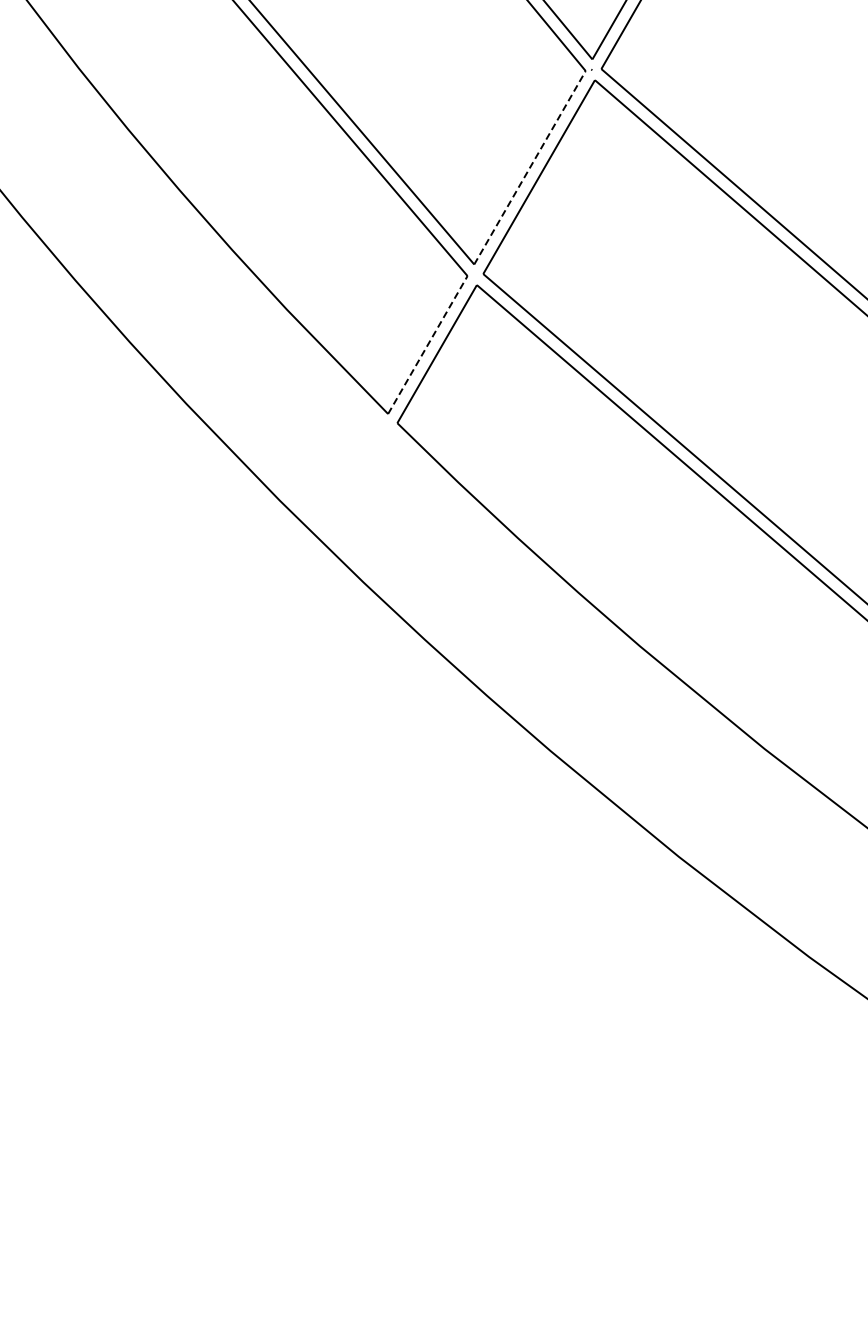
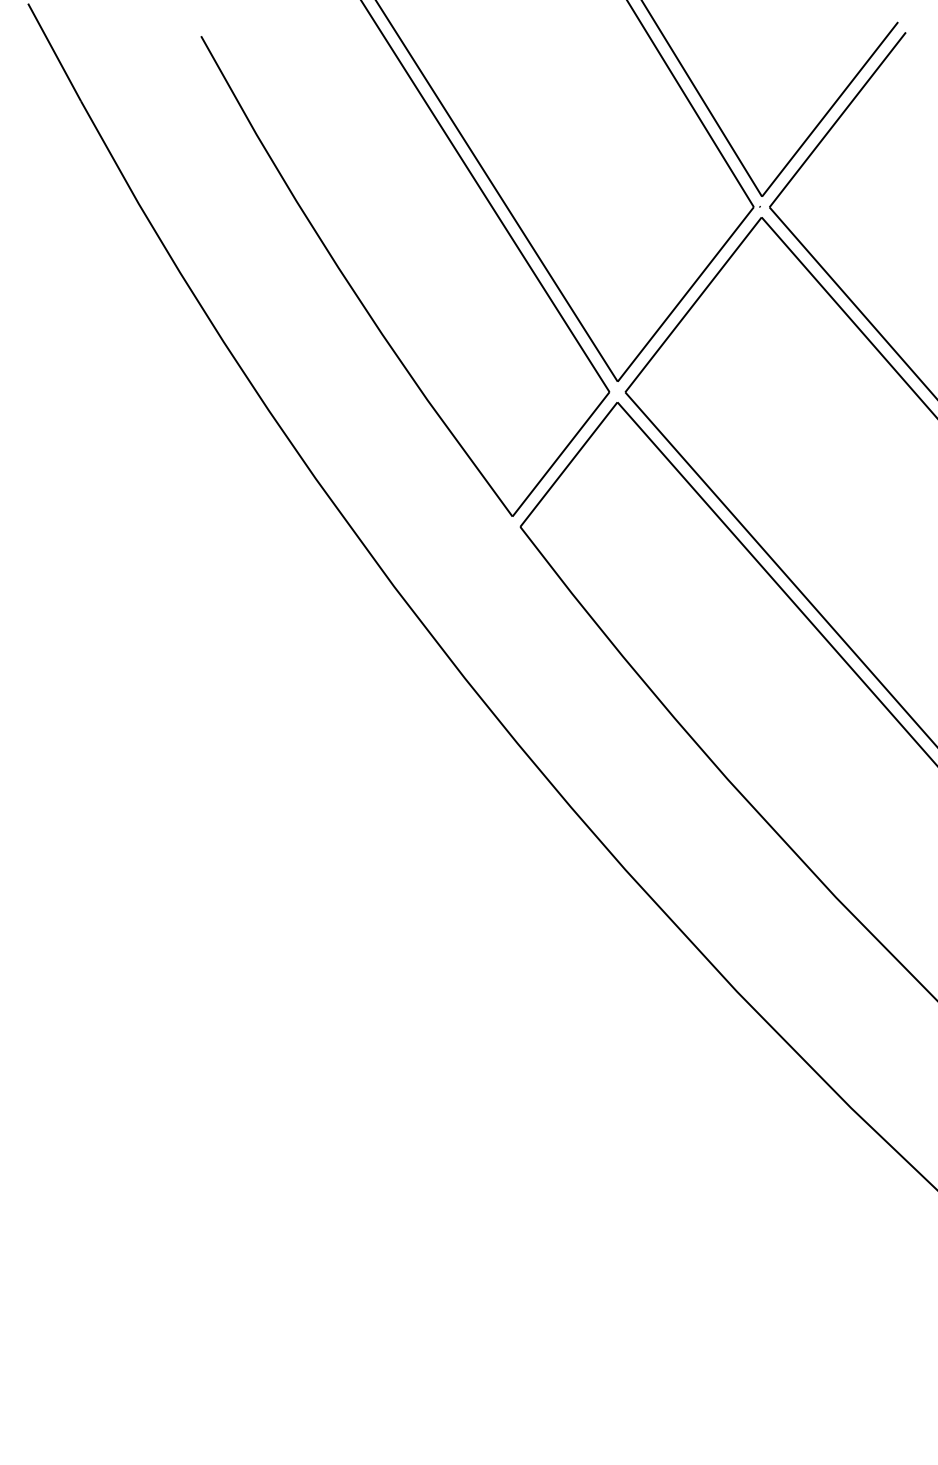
line: (529, 167) -> (685, 294), dashed -> solid
line: (428, 345) -> (561, 454), dashed -> solid

